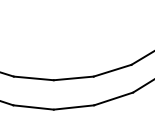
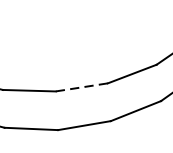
line: (73, 78) -> (81, 87), solid -> dashed

